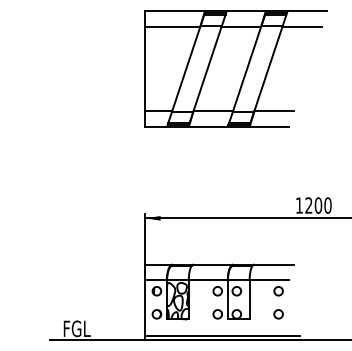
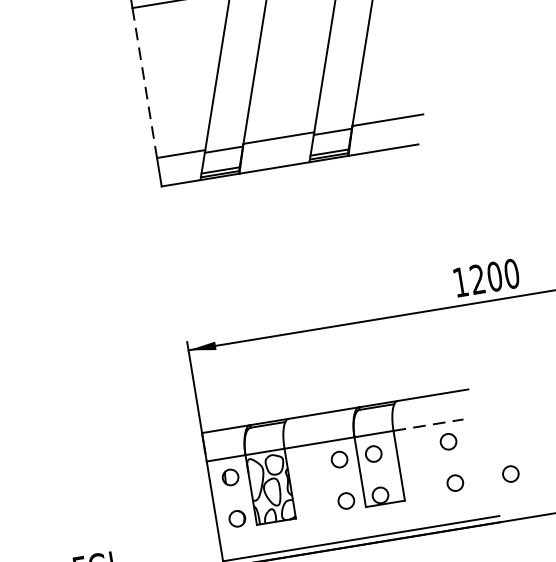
line: (145, 69) -> (145, 83), solid -> dashed
line: (269, 280) -> (429, 425), solid -> dashed
circle: (309, 314) -> (510, 474), added

